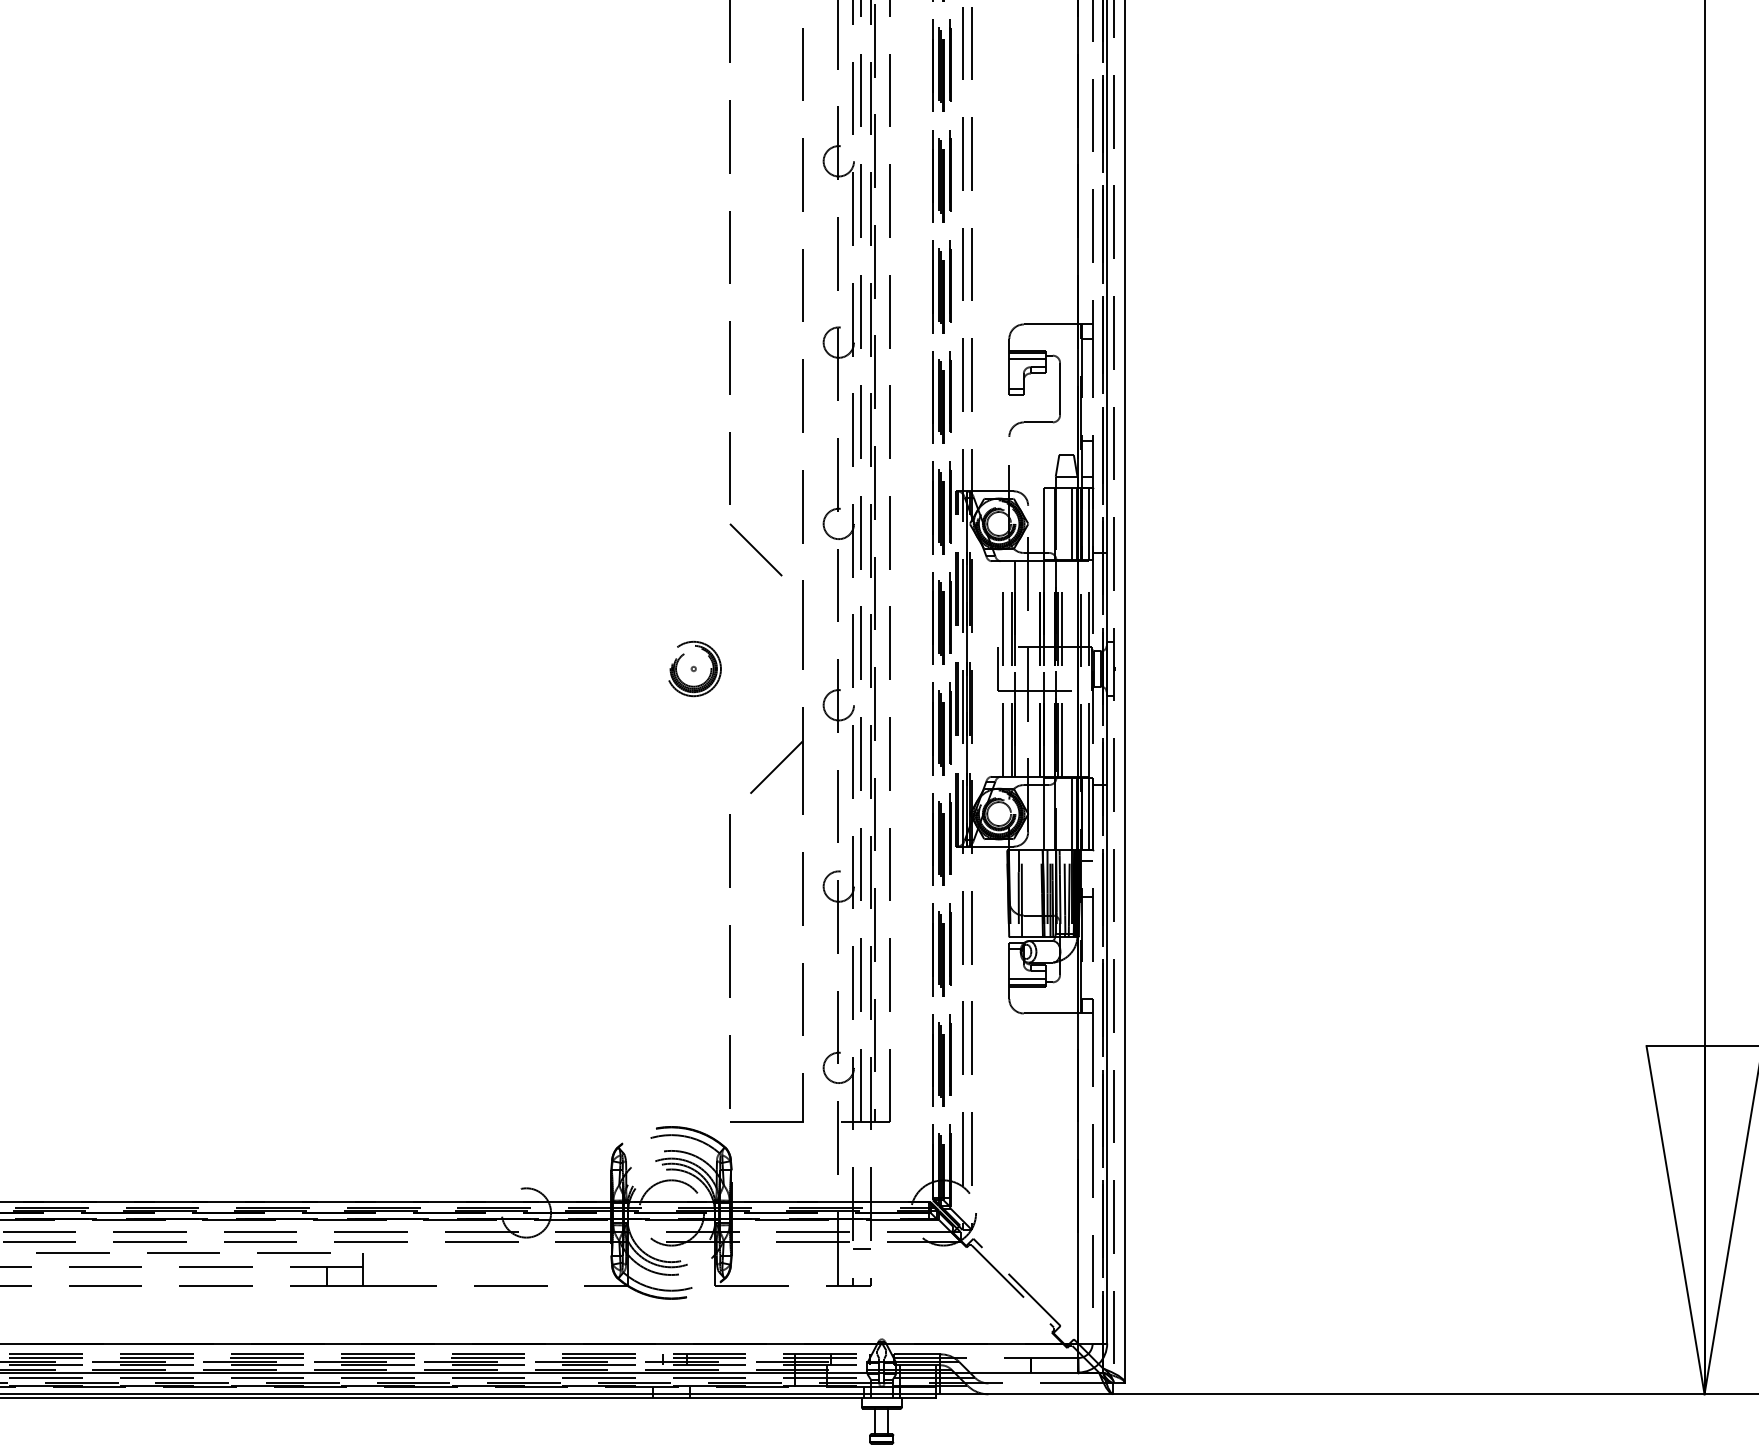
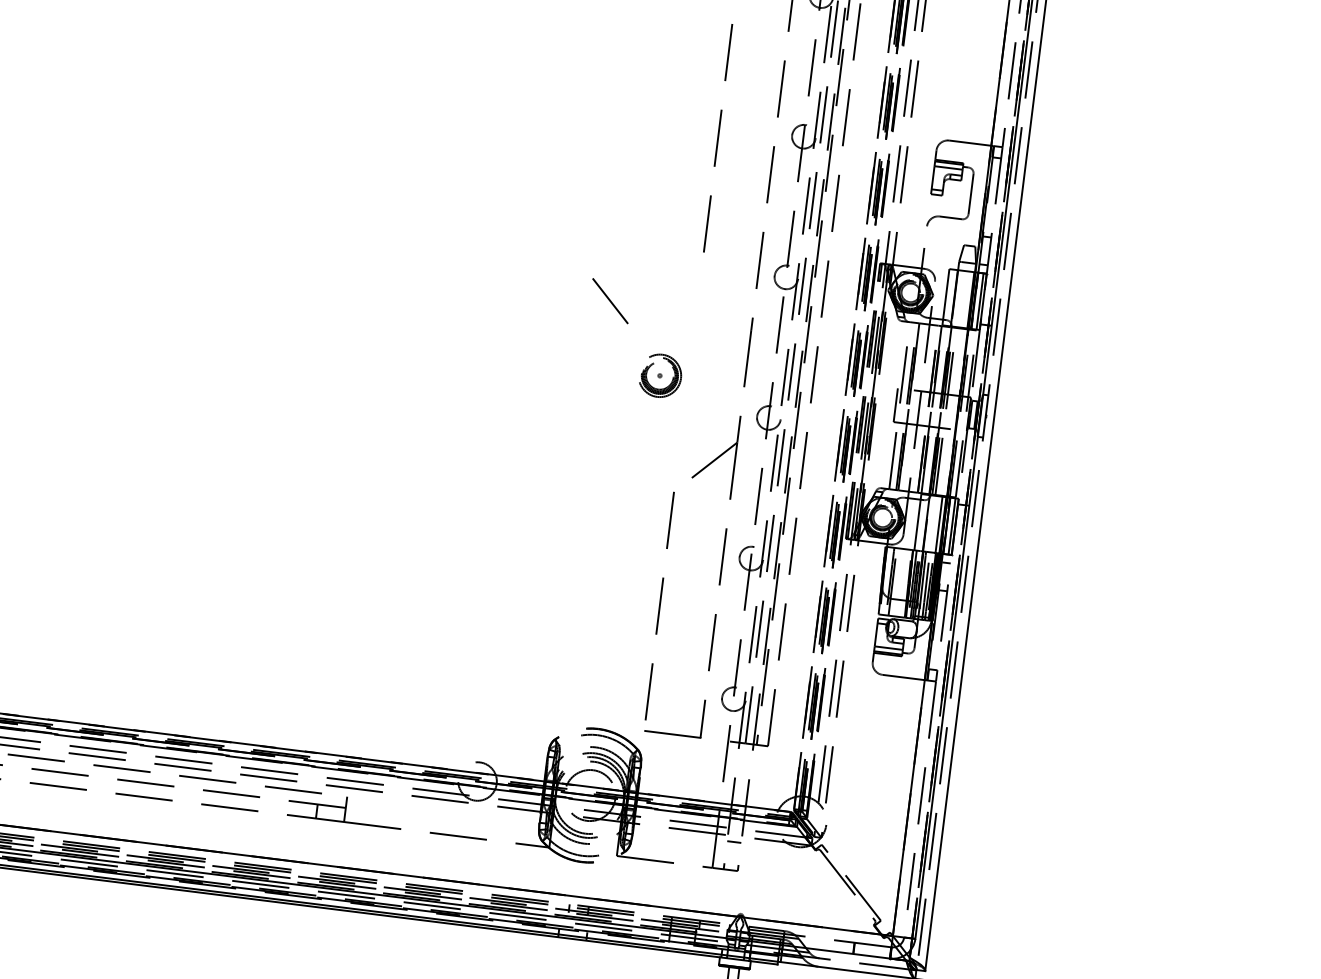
line: (1071, 523) -> (966, 299), removed
line: (755, 549) -> (610, 300), moved

